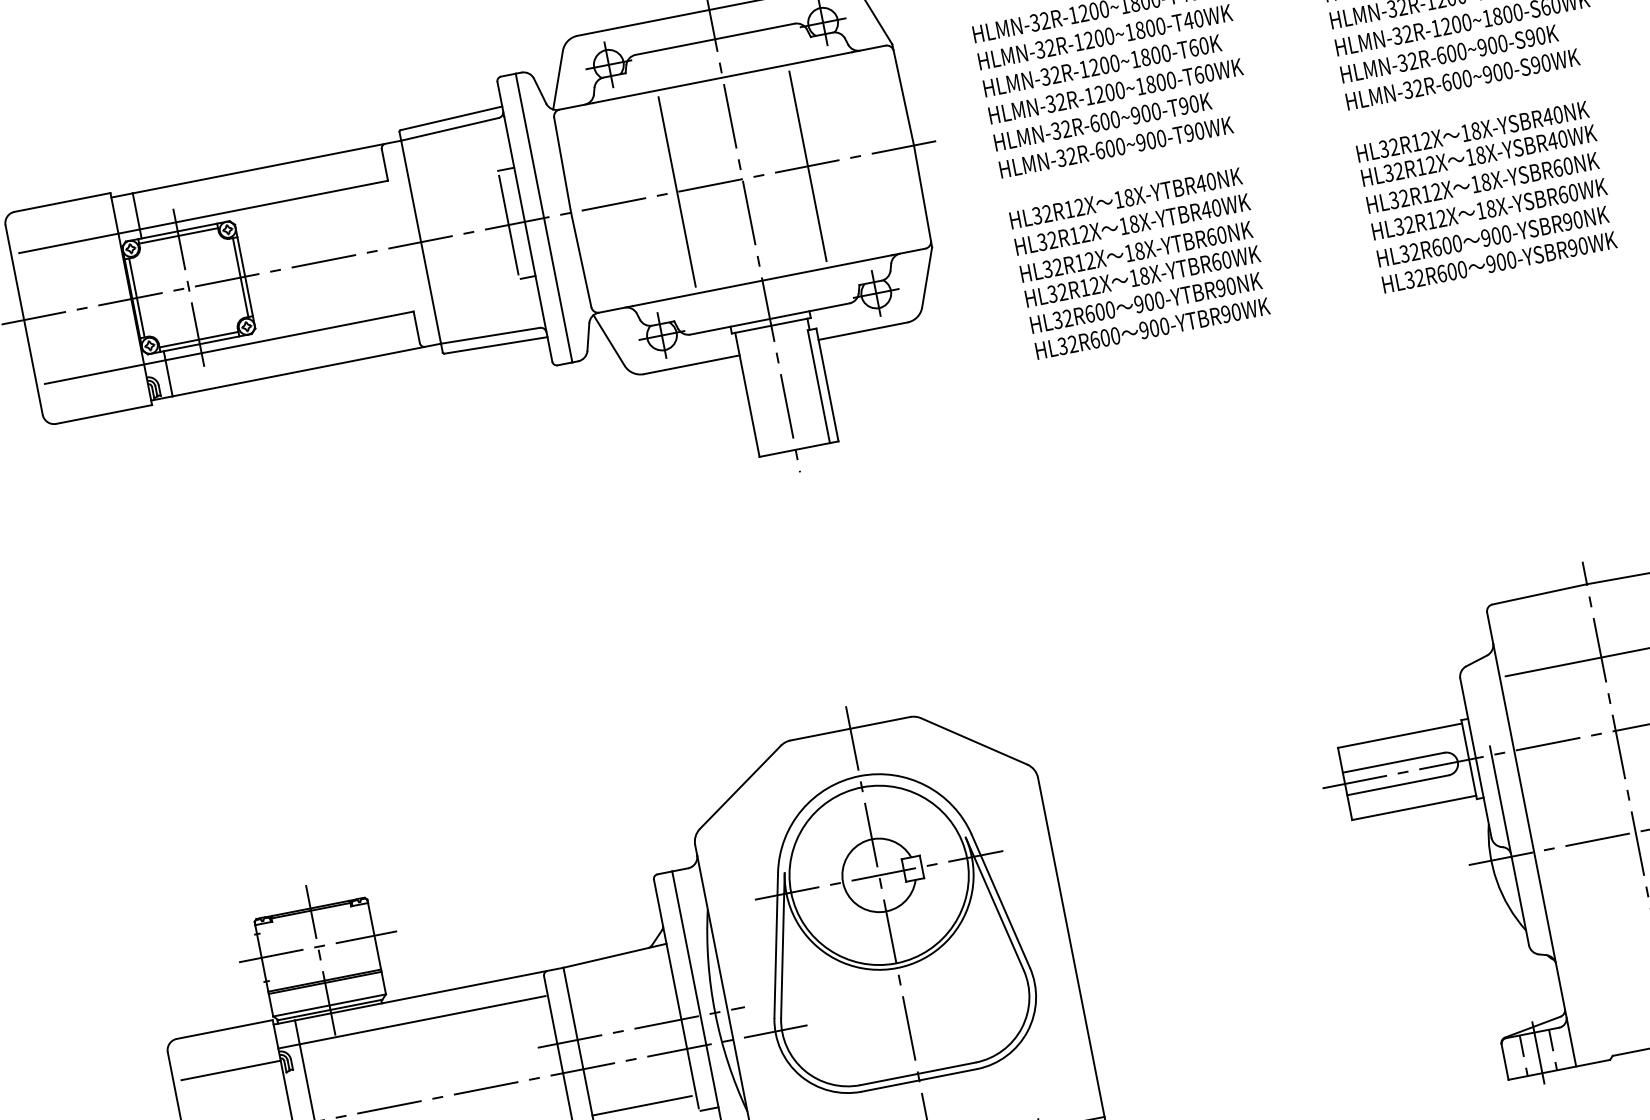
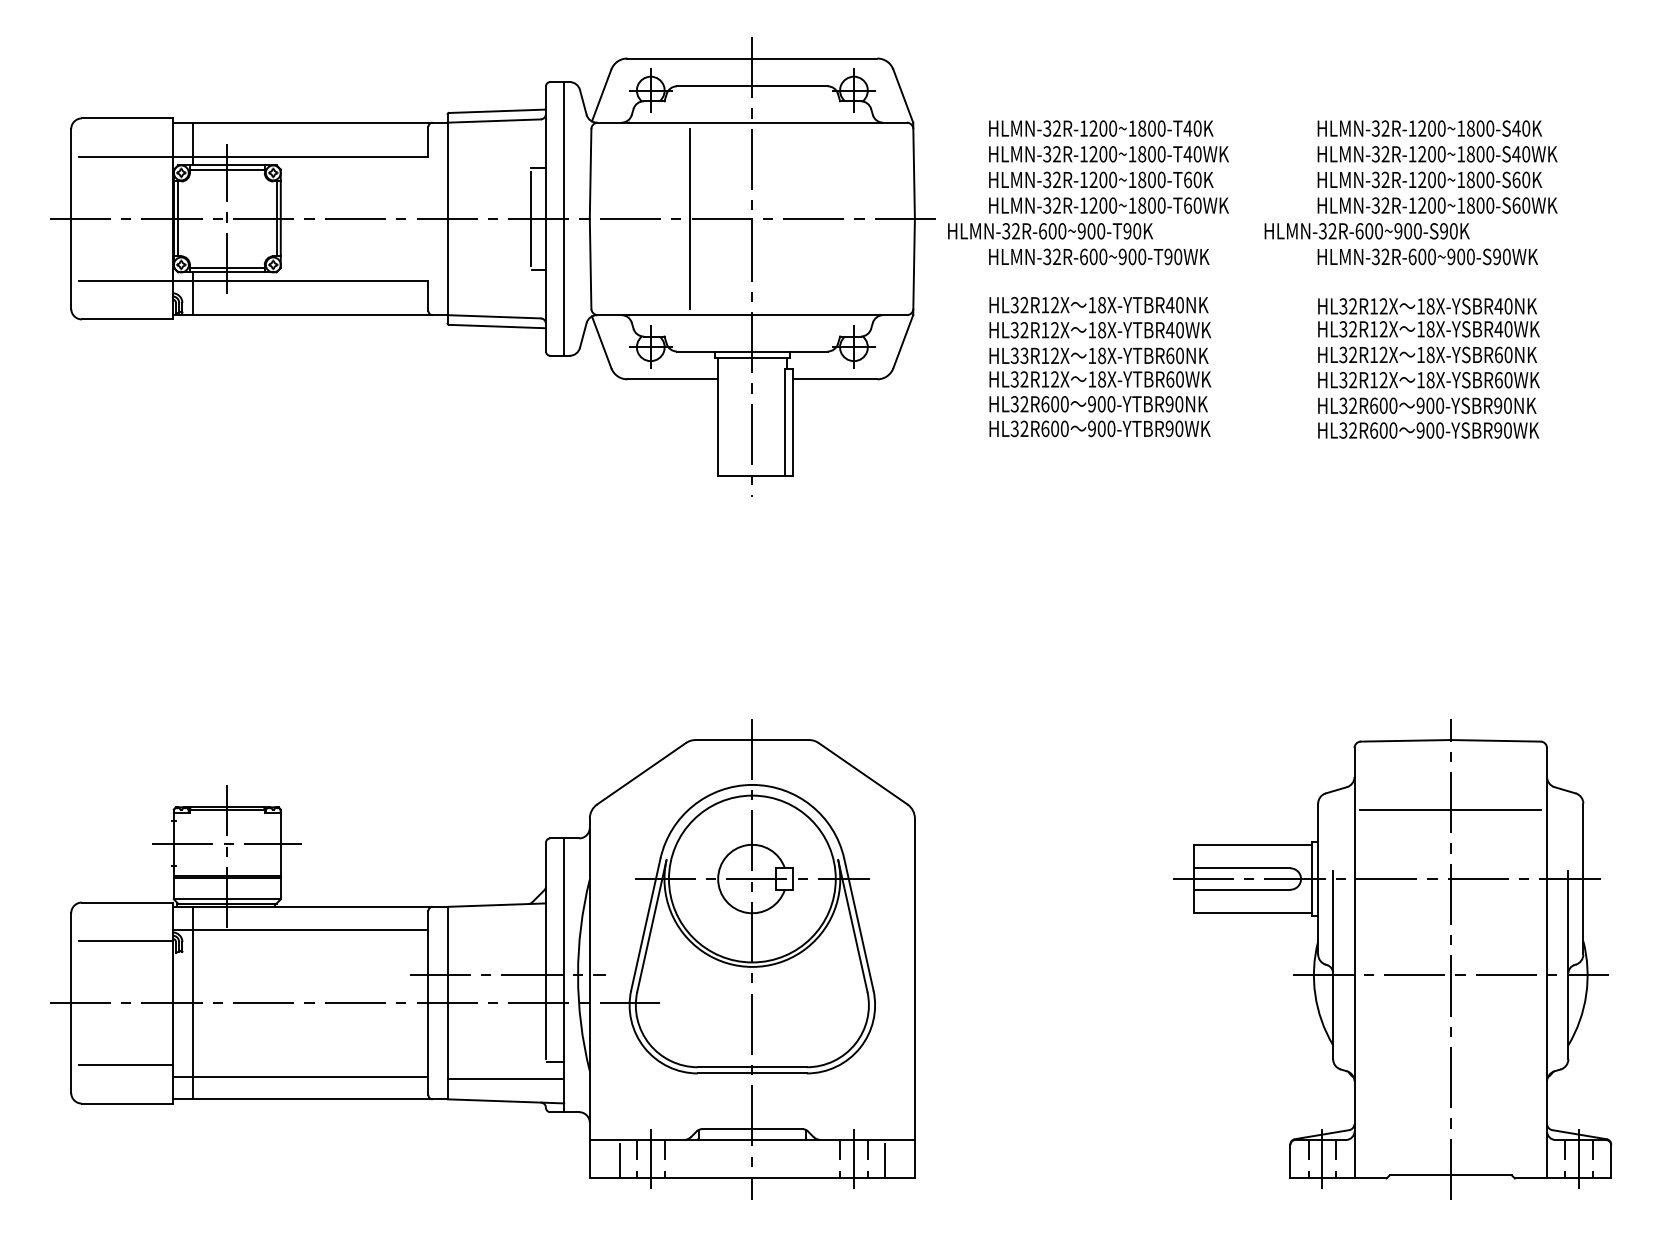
text: (1448, 54) -> (1366, 231), moved
text: (1102, 122) -> (1050, 231), moved
line: (807, 165) -> (814, 218), removed
text: (1058, 267) -> (1024, 356), HL32R12X -> HL33R12X
line: (641, 1105) -> (494, 1046), removed

